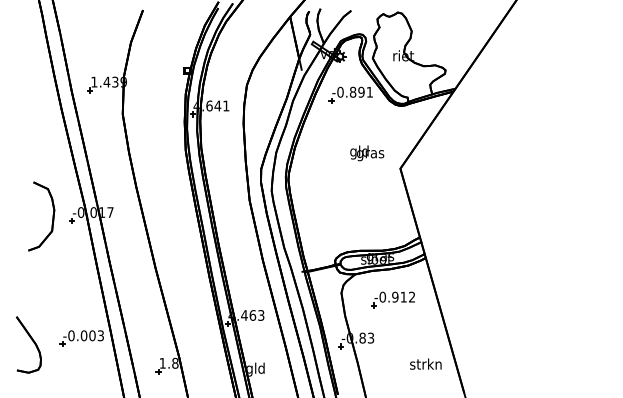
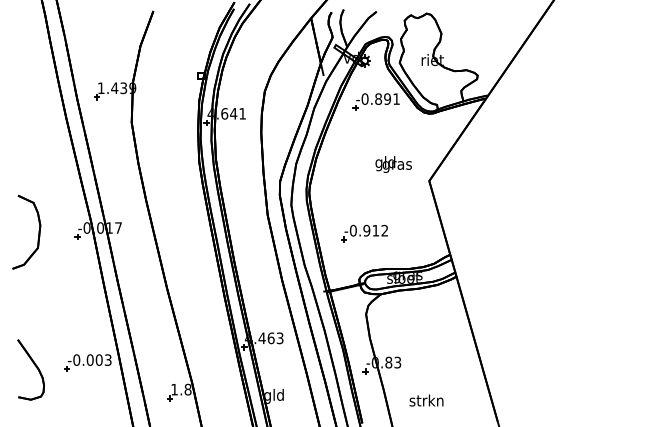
part: (52, 215) -> (38, 231), moved
part: (393, 299) -> (364, 233), moved
text: (425, 364) -> (426, 400), moved

